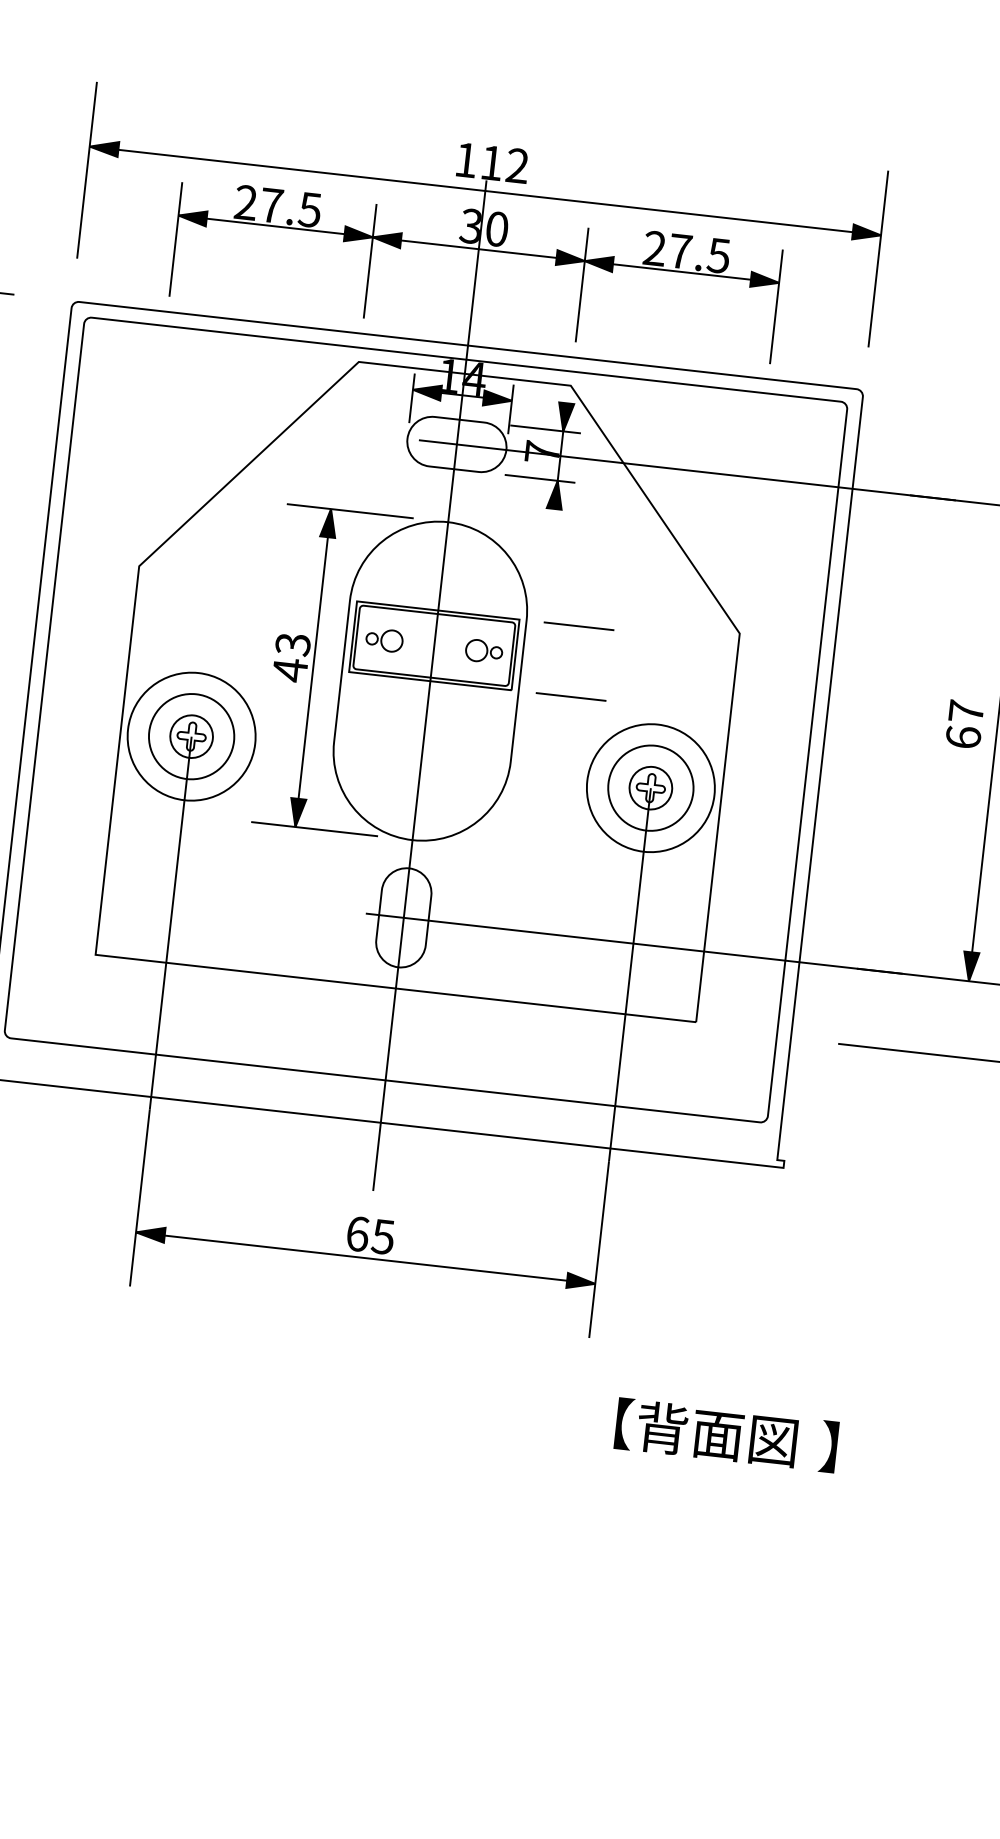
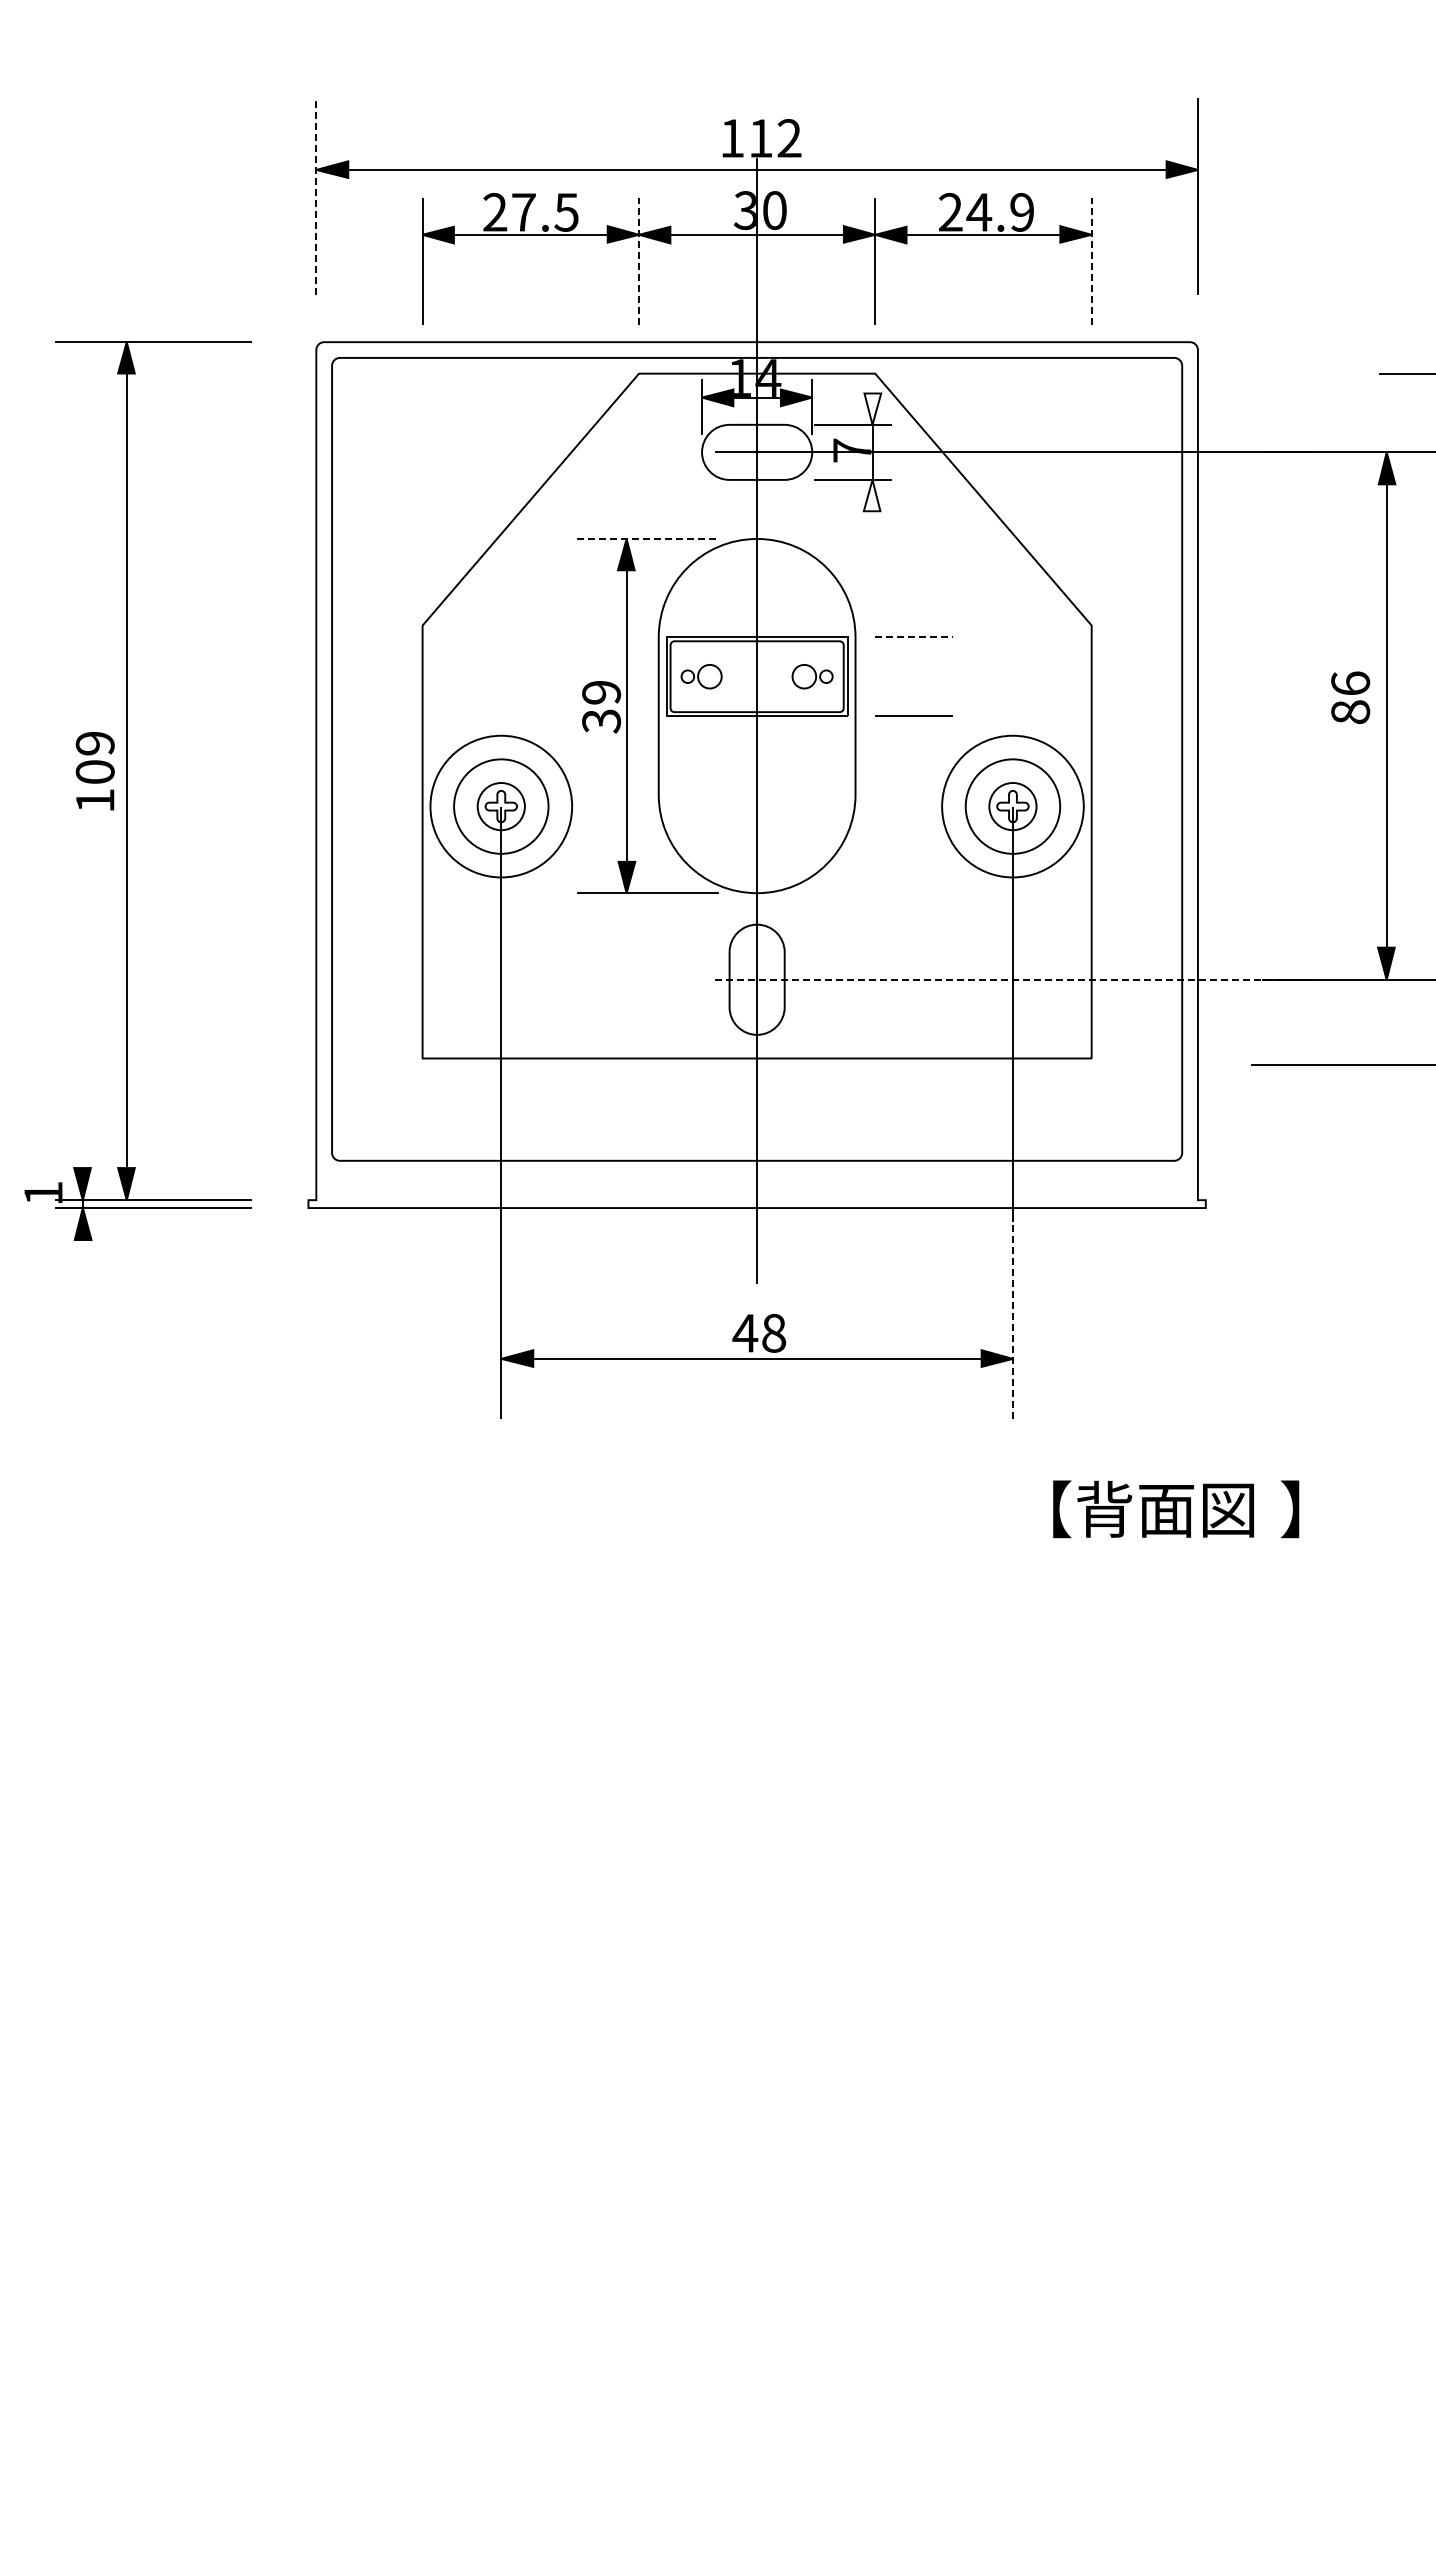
line: (87, 169) -> (316, 195), solid -> dashed
text: (698, 253) -> (999, 212), 27.5 -> 24.9
line: (370, 261) -> (639, 261), solid -> dashed
line: (776, 306) -> (1091, 261), solid -> dashed
fill: (564, 416) -> (872, 408), removed
fill: (555, 494) -> (871, 495), removed
line: (350, 510) -> (648, 538), solid -> dashed
line: (579, 626) -> (914, 637), solid -> dashed
text: (291, 657) -> (601, 707), 43 -> 39
text: (964, 724) -> (1350, 697), 67 -> 86
line: (634, 943) -> (1014, 979), solid -> dashed
text: (370, 1234) -> (759, 1332), 65 -> 48
line: (598, 1249) -> (1012, 1320), solid -> dashed

